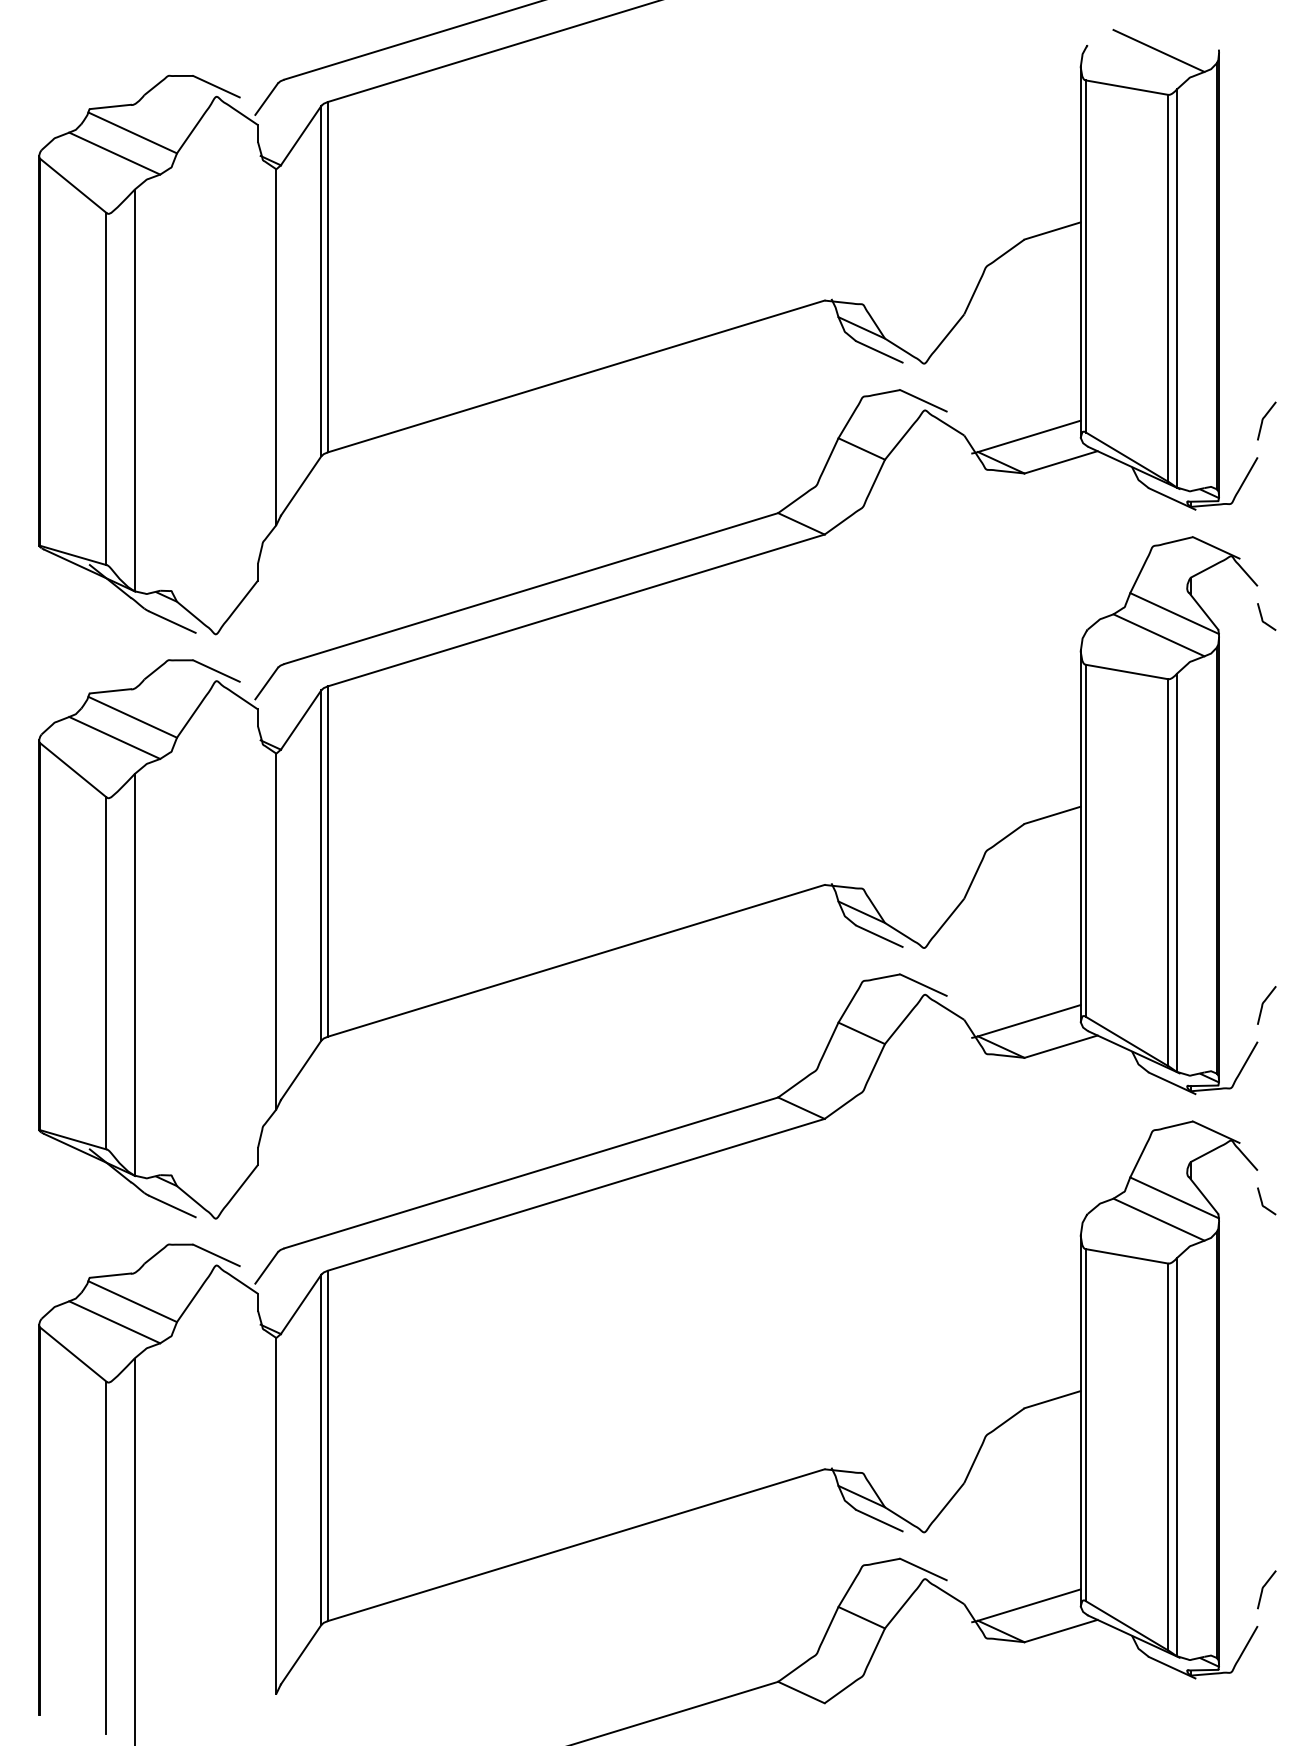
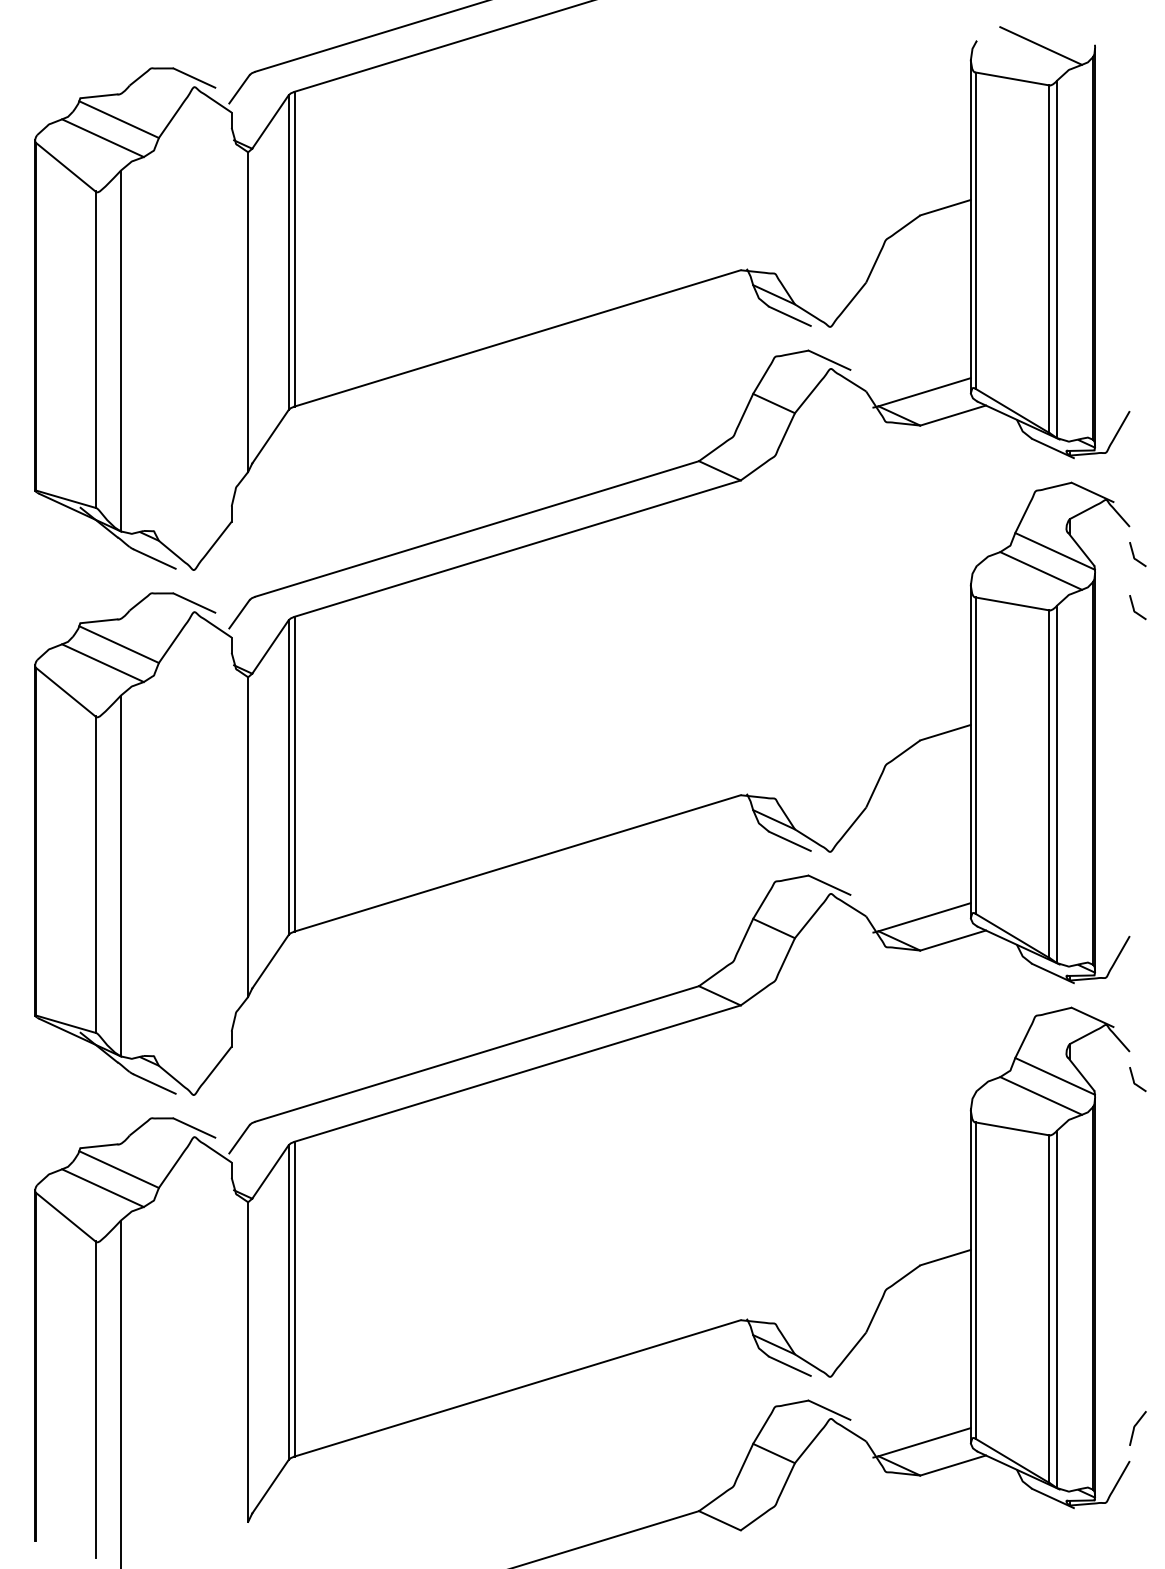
curve: (1264, 419) -> (1135, 377), removed
curve: (1262, 675) -> (1134, 607), added
curve: (1264, 1004) -> (1135, 902), removed

